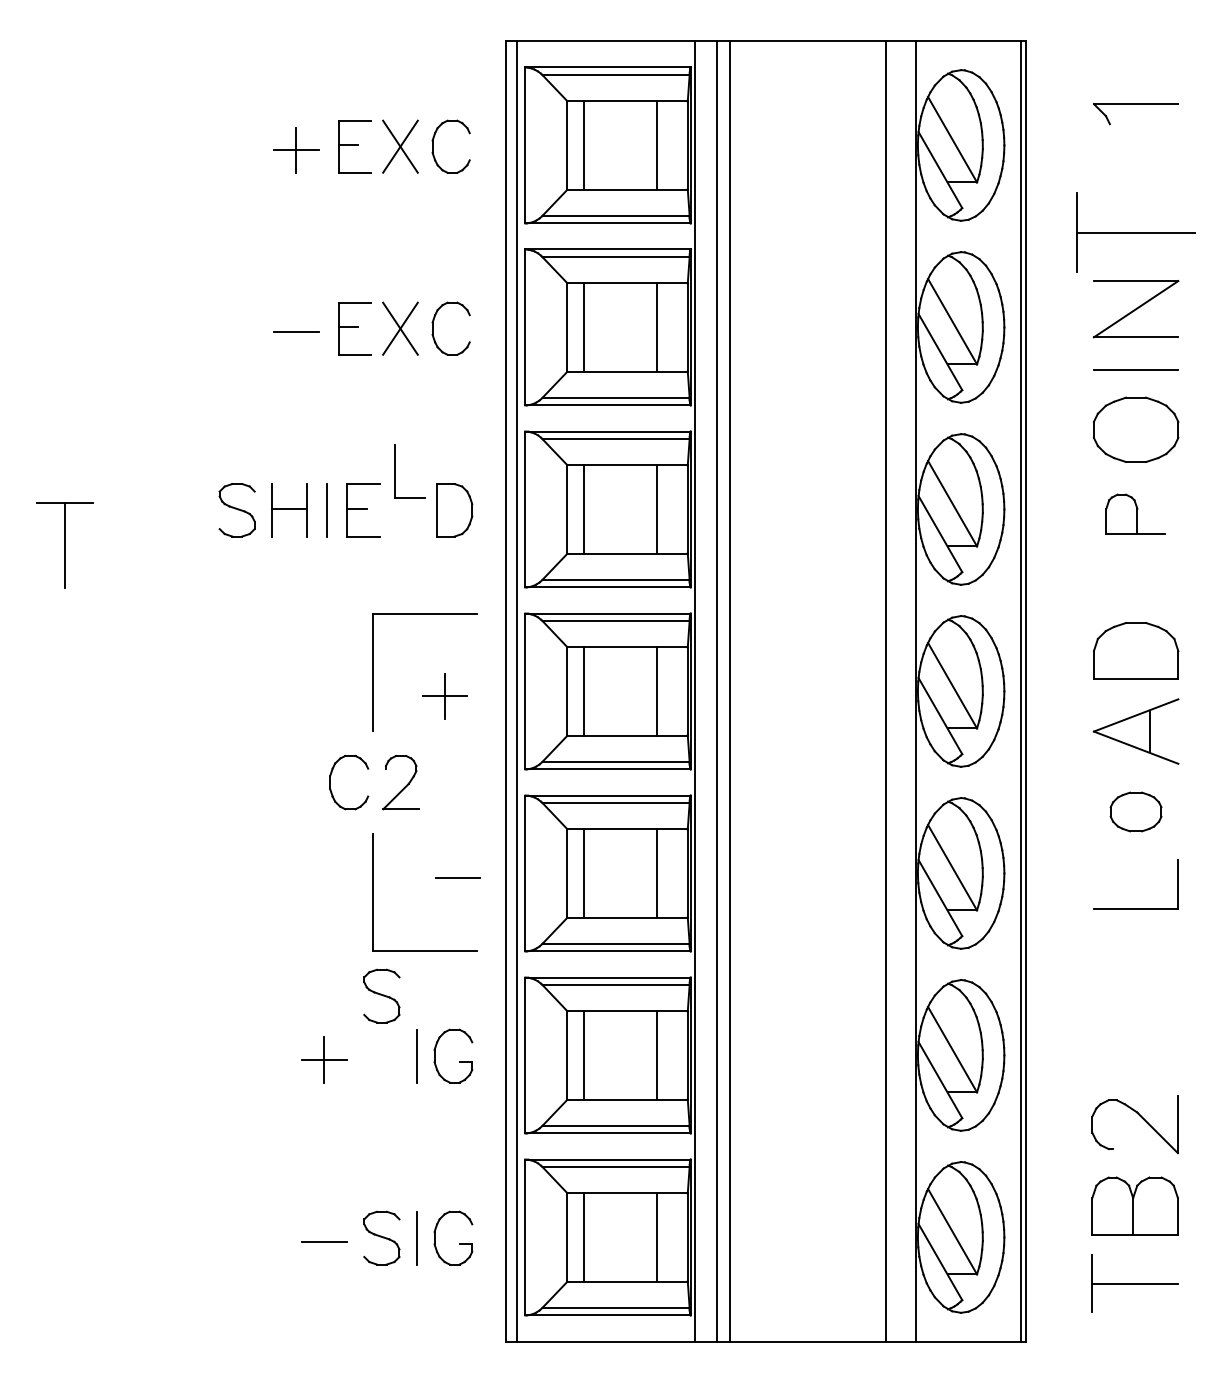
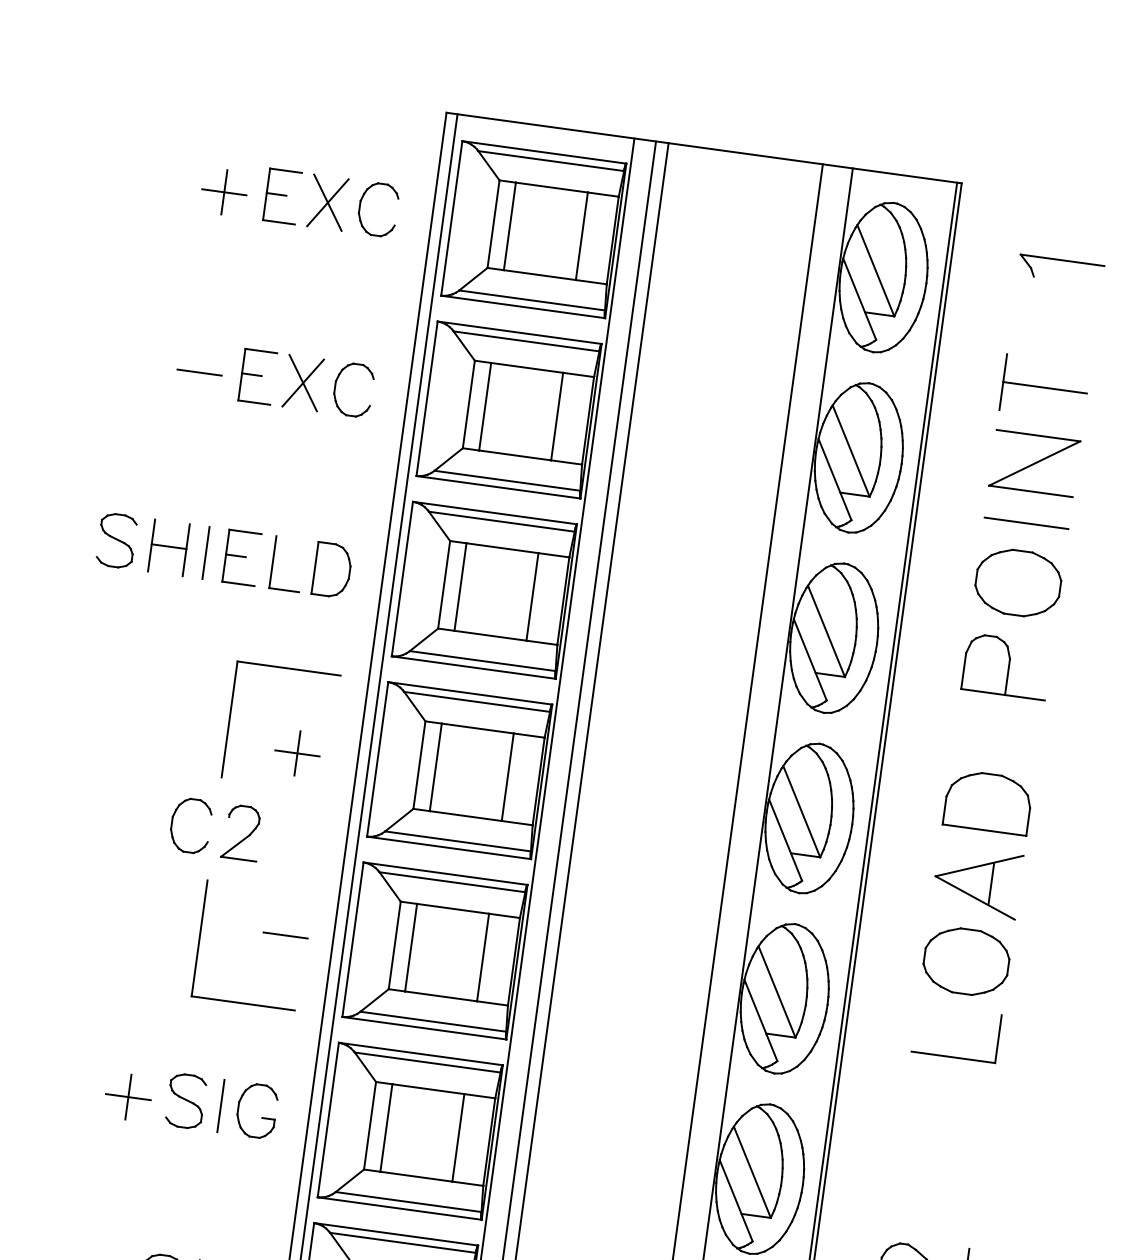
part: (1135, 232) -> (1044, 387), size x0.71
part: (395, 471) -> (273, 562), moved
part: (1135, 514) -> (1006, 666), size x1.43
part: (1135, 811) -> (965, 961), size x1.67
part: (381, 995) -> (185, 1100), moved

